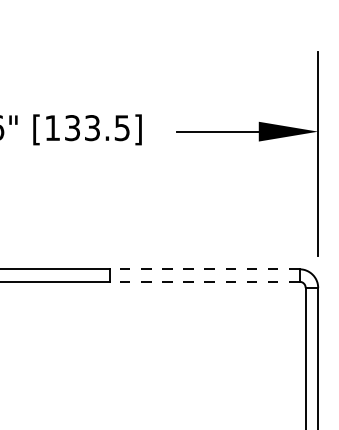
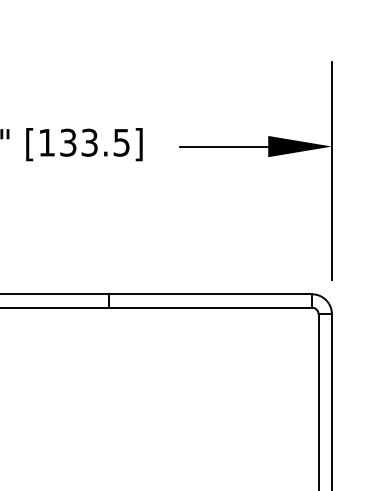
line: (205, 269) -> (210, 294), dashed -> solid
line: (205, 281) -> (210, 307), dashed -> solid

